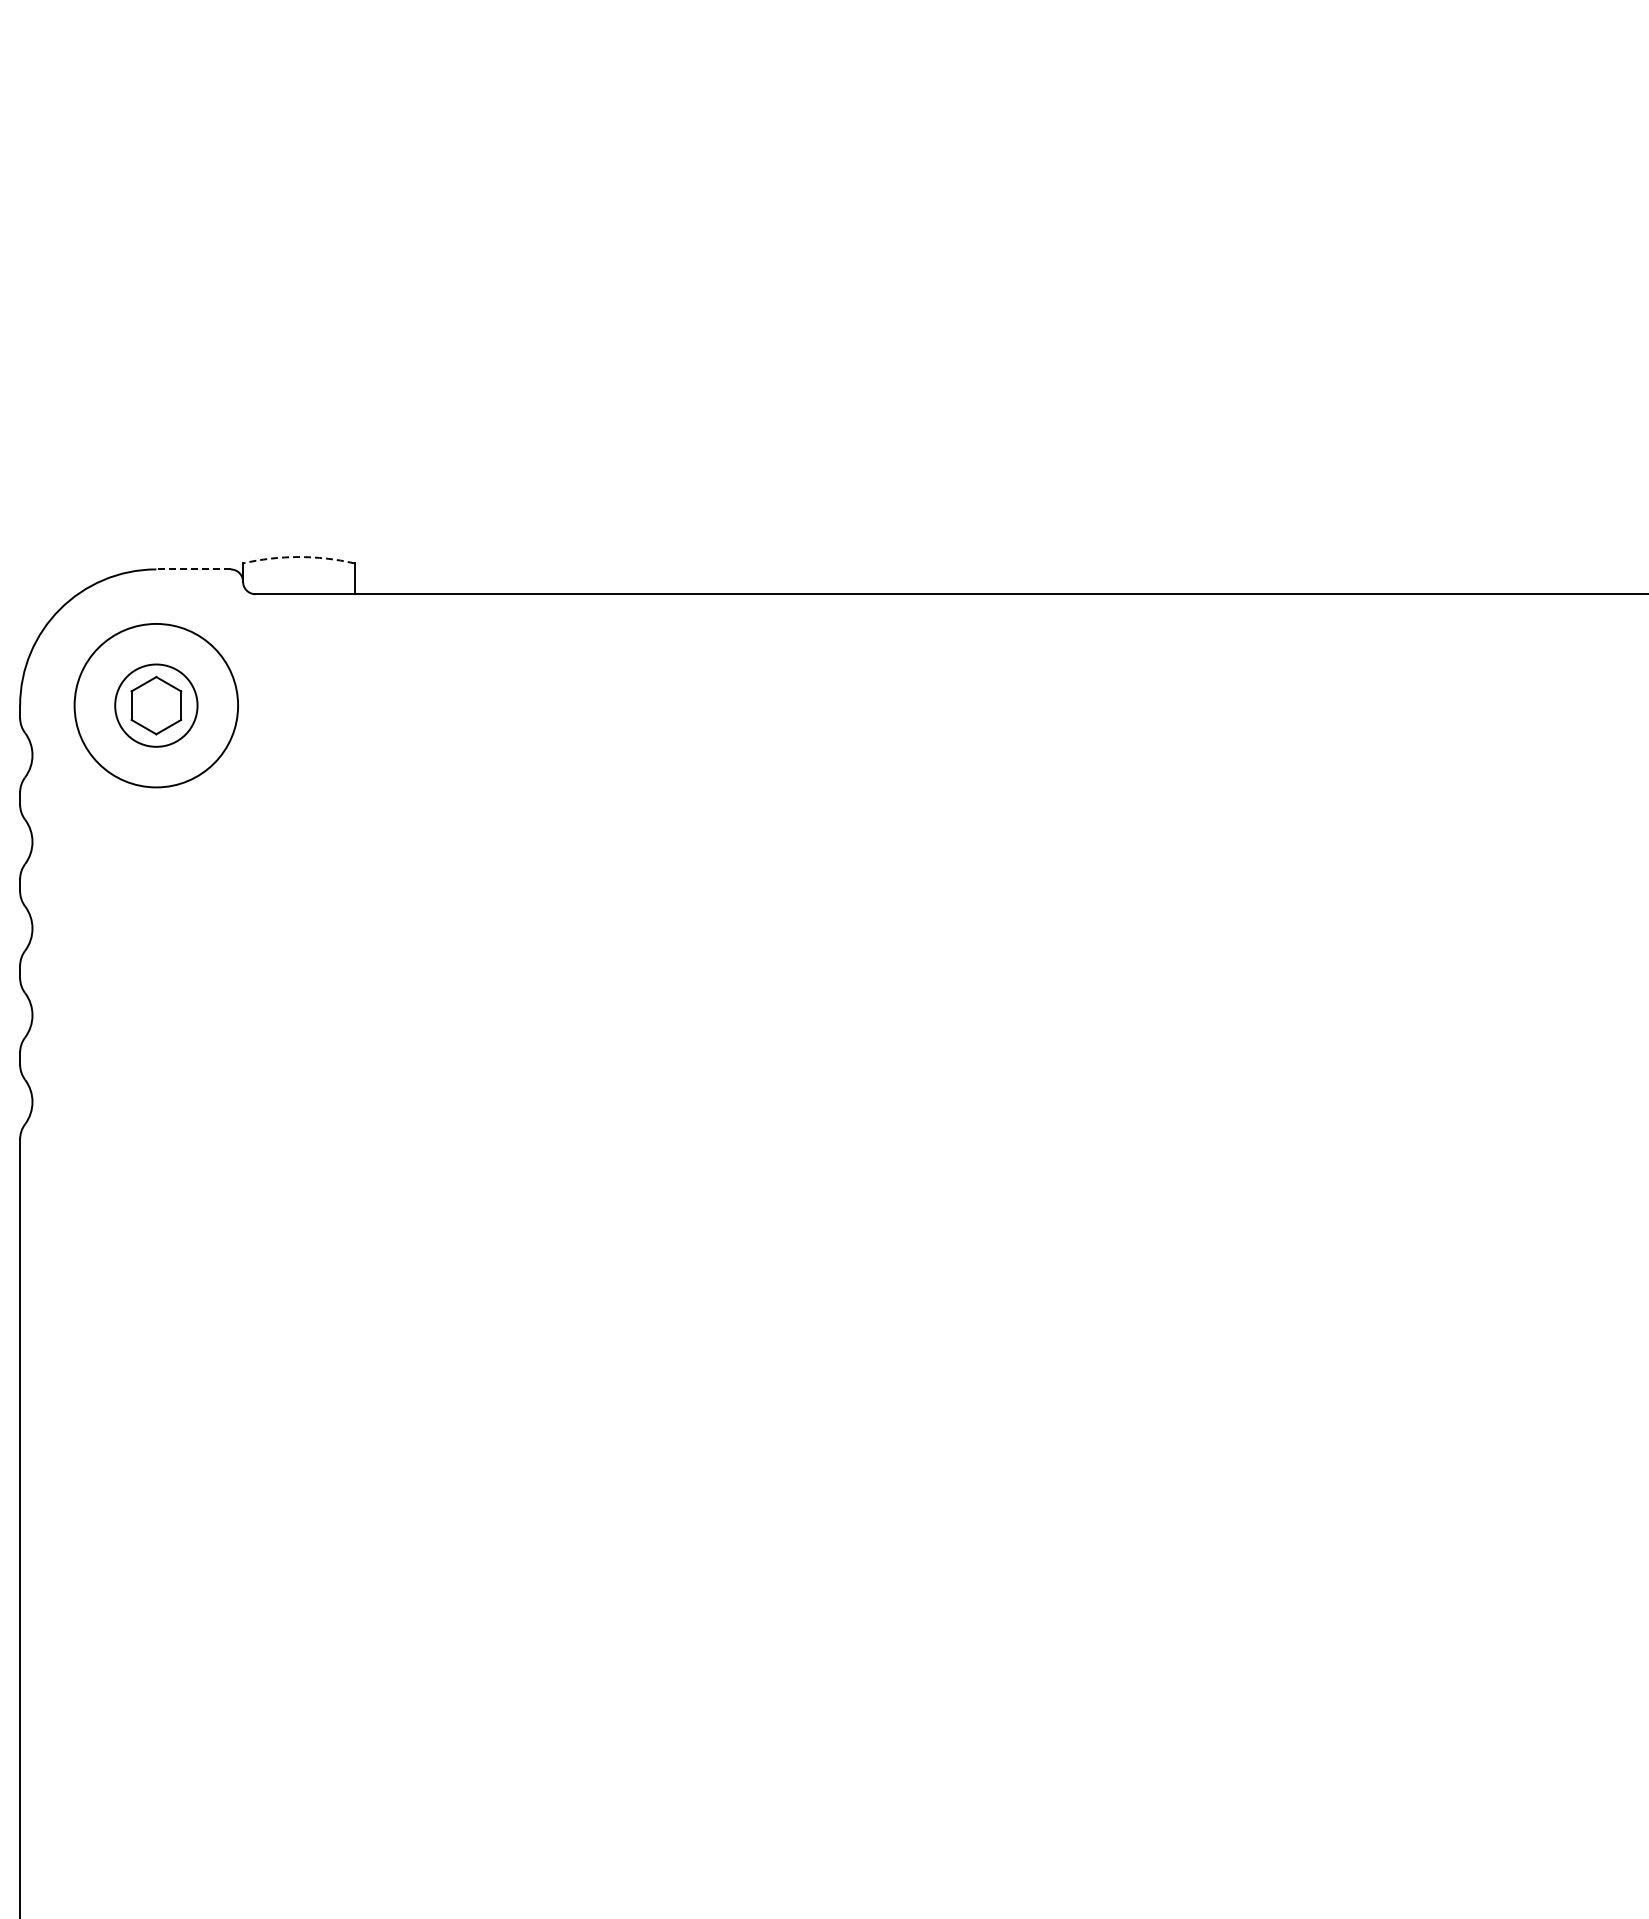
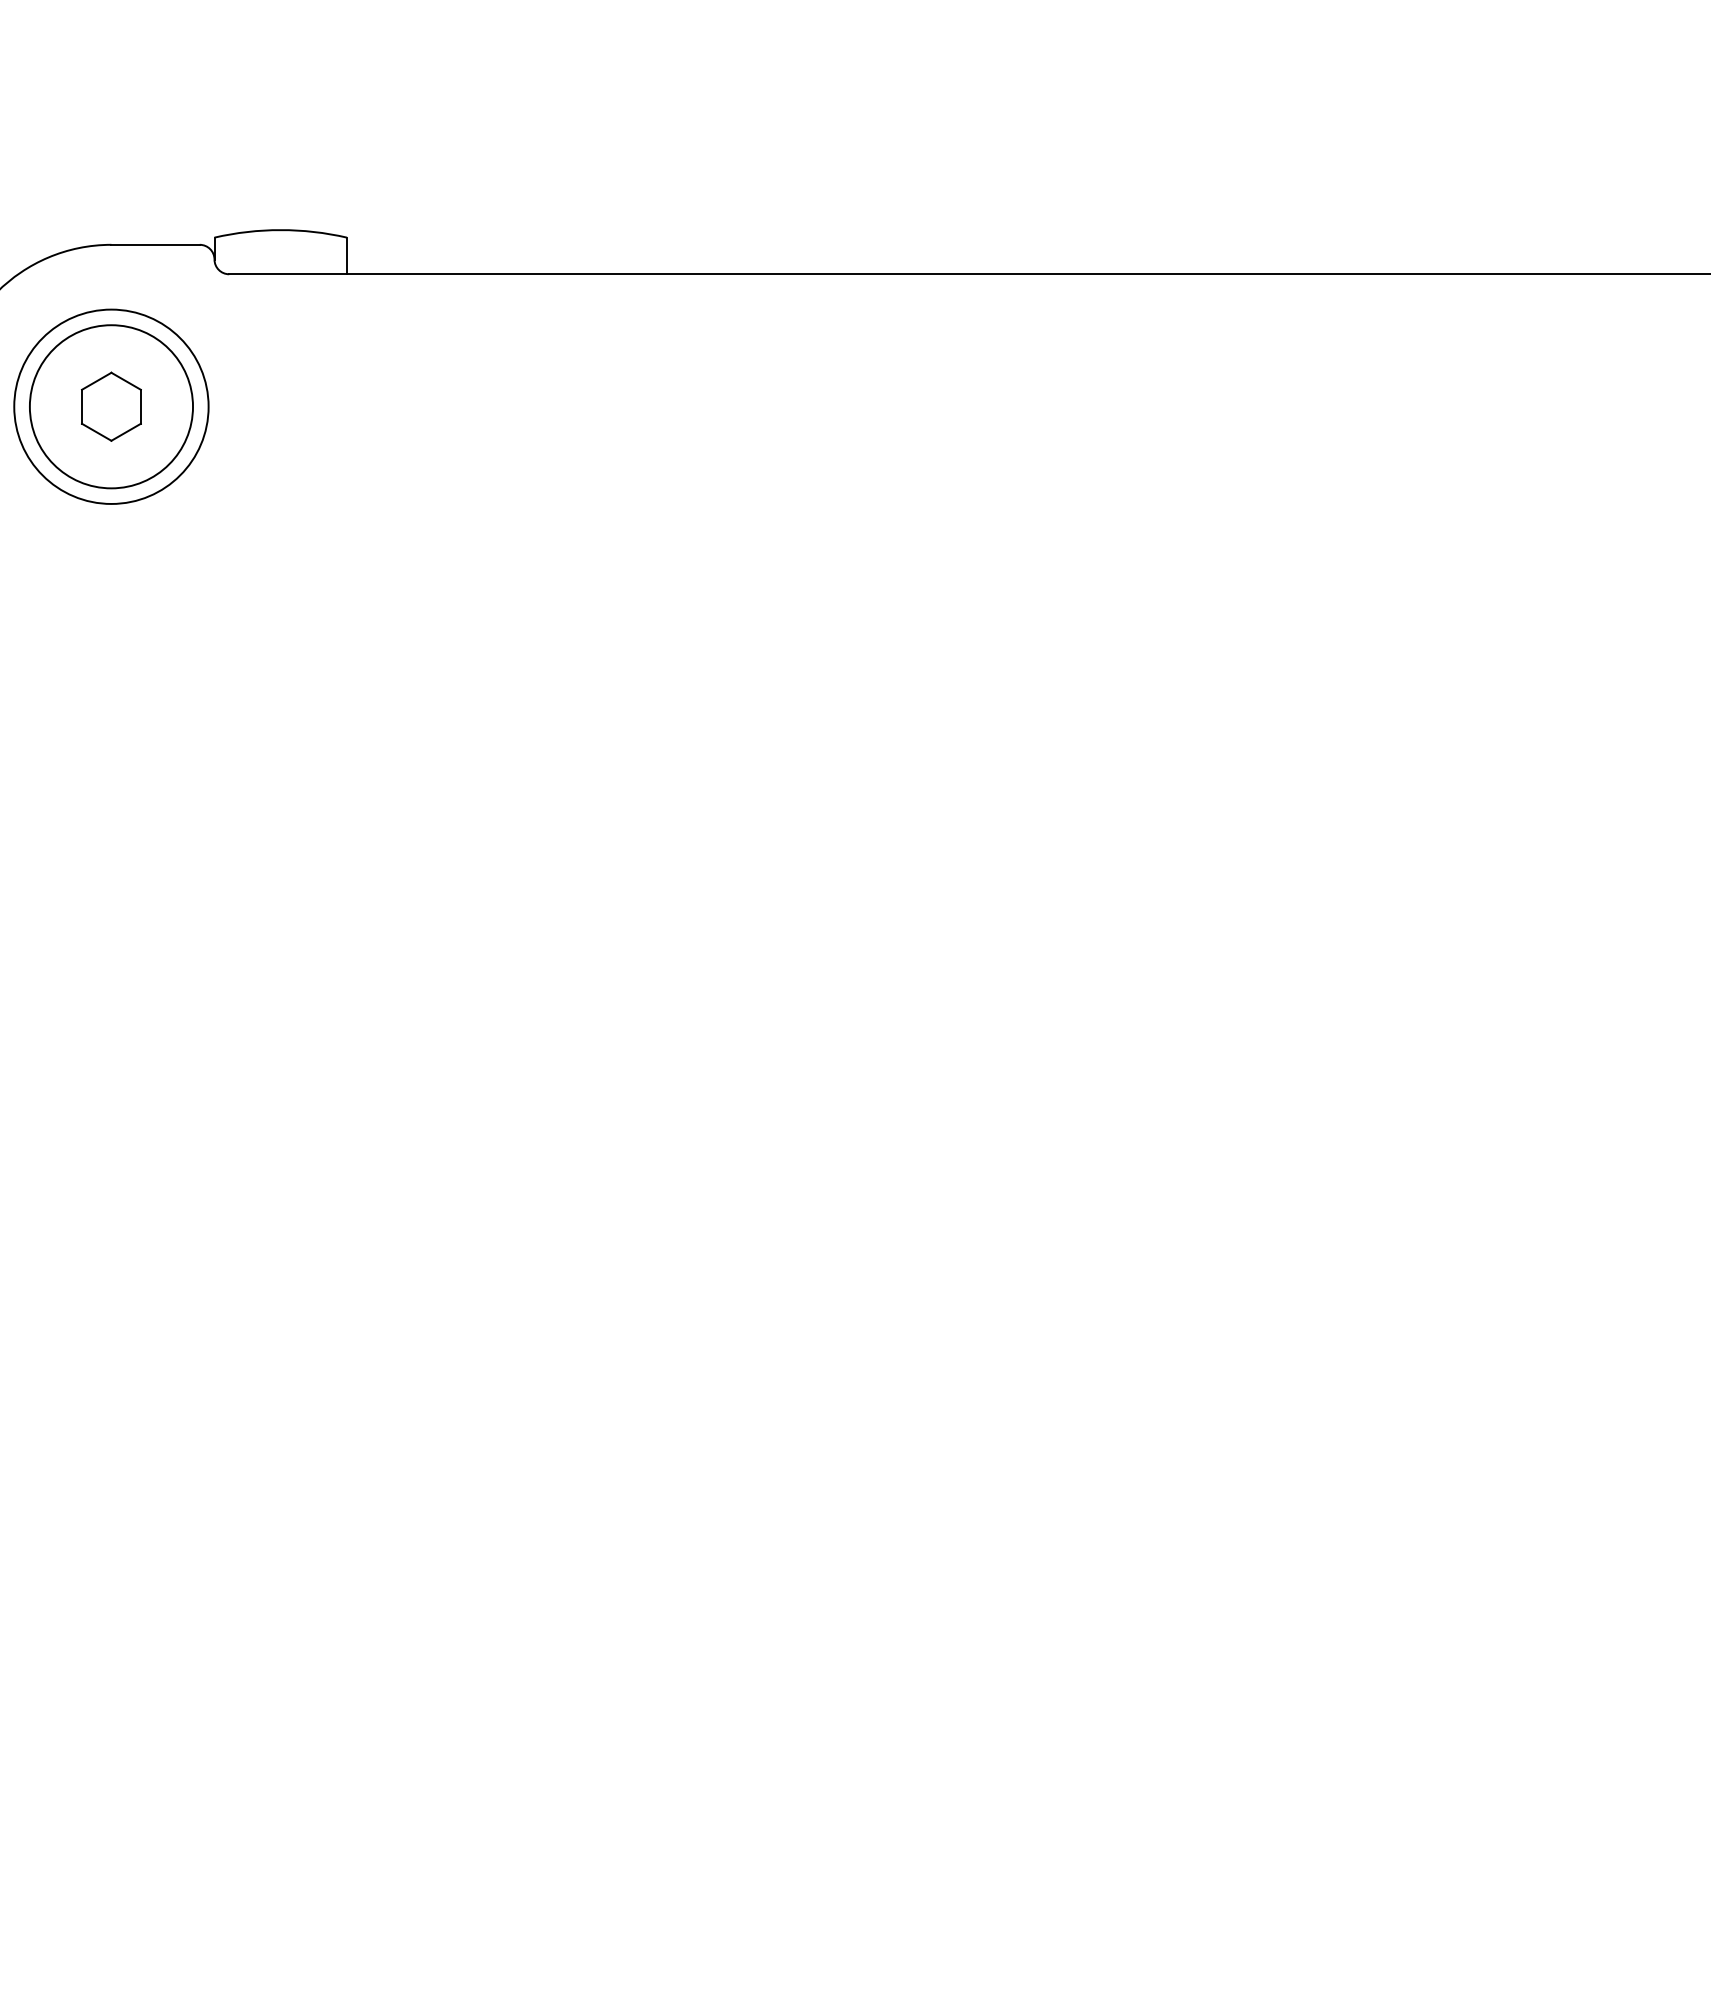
arc: (298, 557) -> (280, 230), dashed -> solid
line: (193, 569) -> (155, 244), dashed -> solid
circle: (156, 705) -> (111, 406), size x1.67

